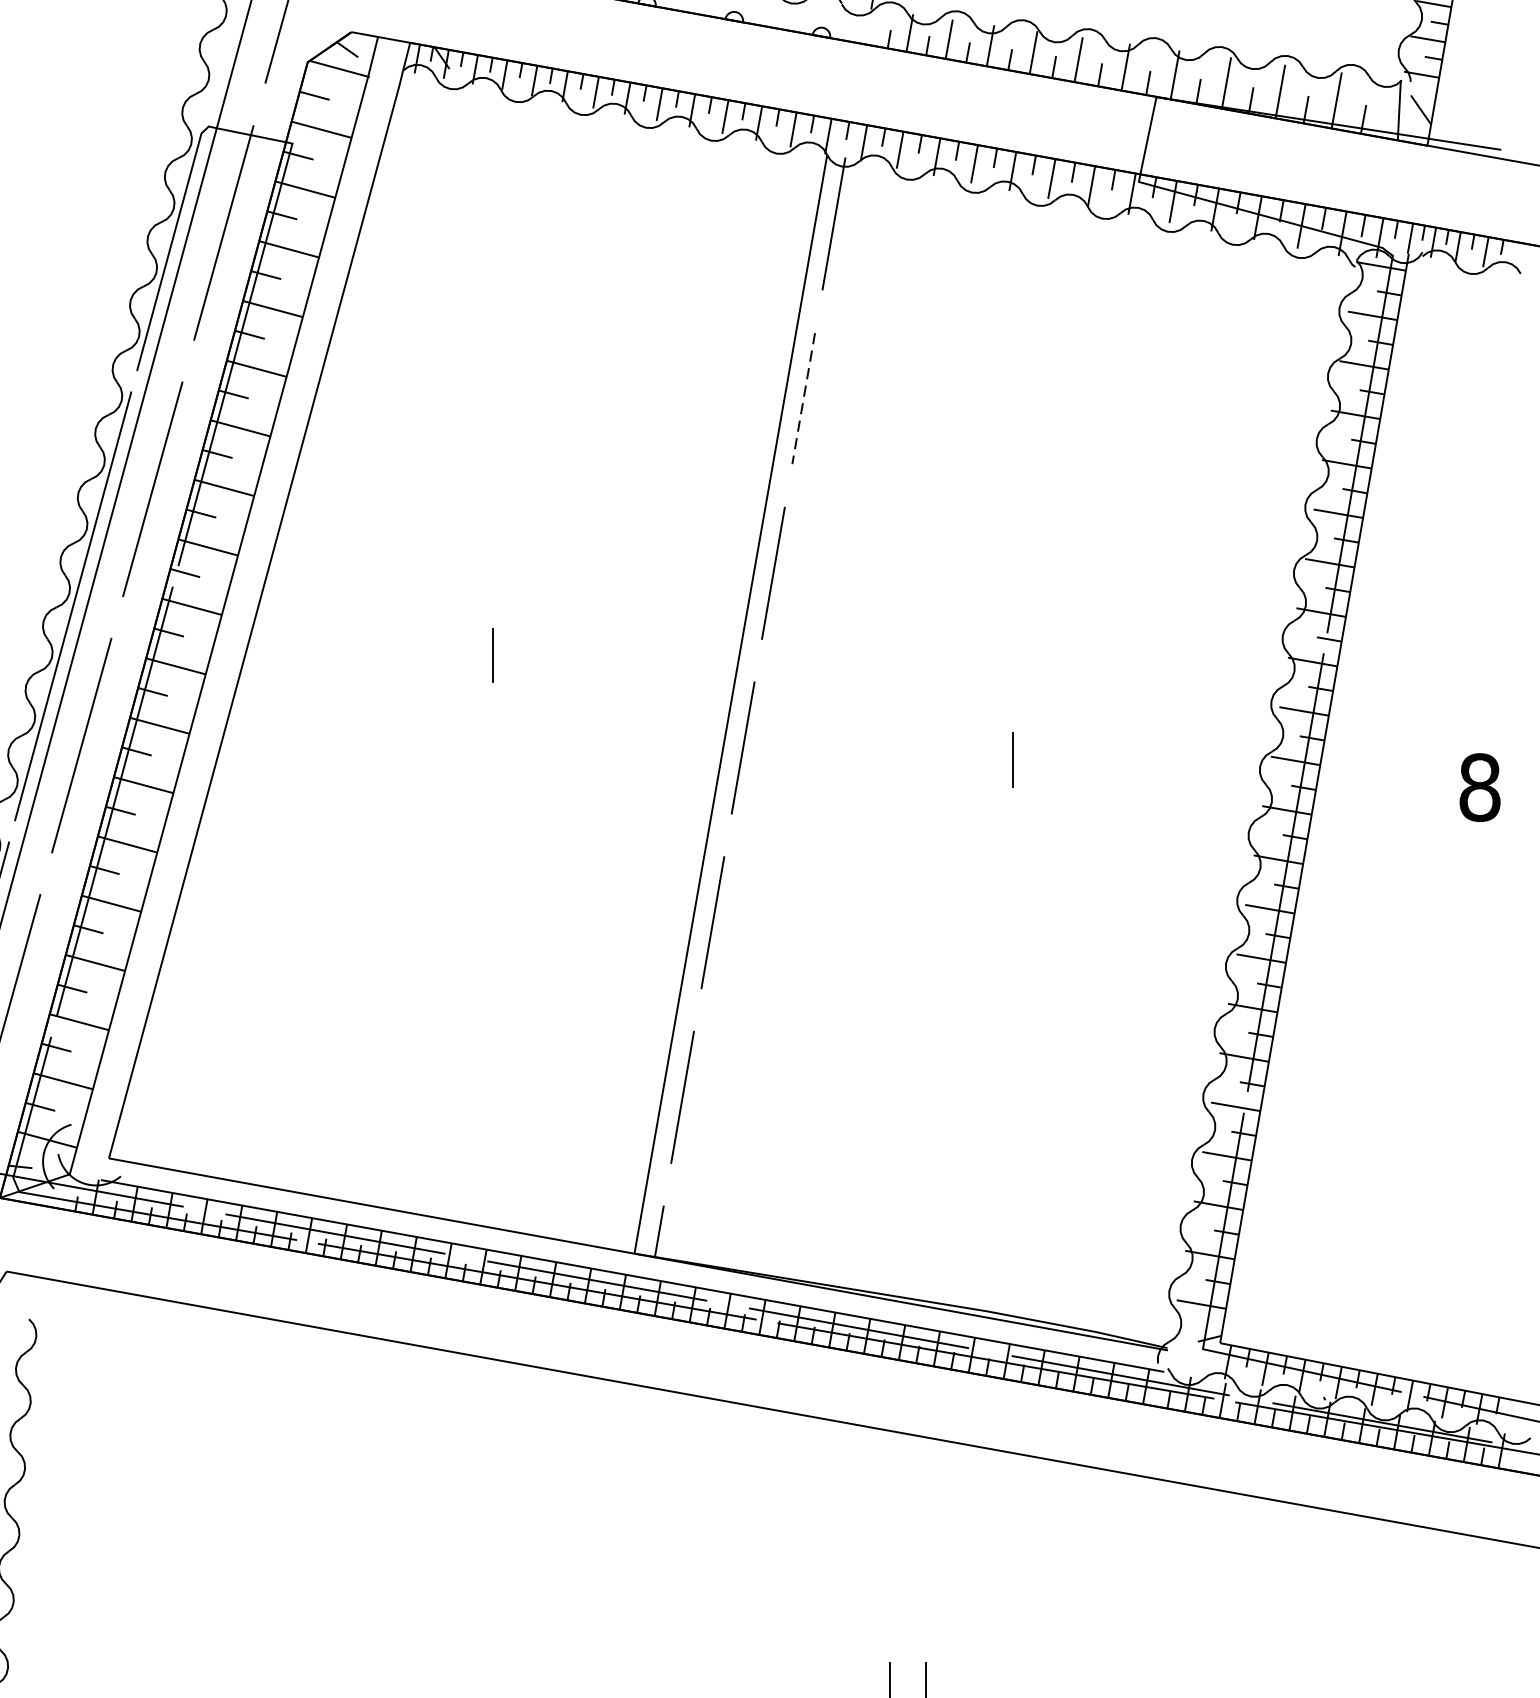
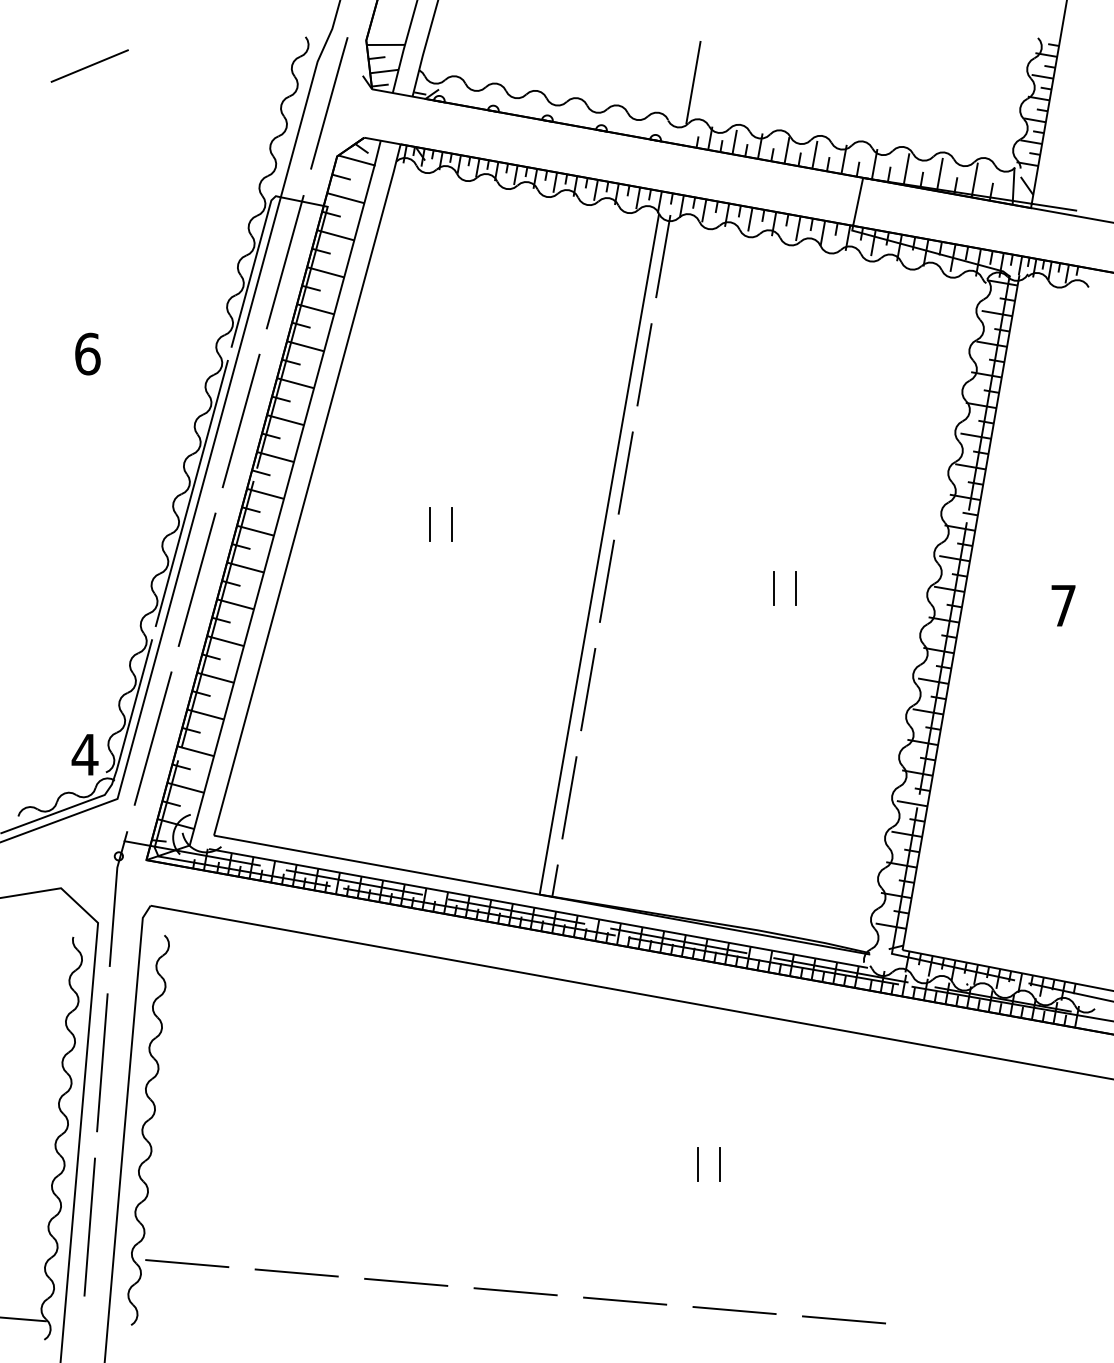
line: (803, 399) -> (644, 365), dashed -> solid
line: (456, 656) -> (429, 524), added
line: (1047, 759) -> (795, 588), added
text: (1479, 787) -> (1063, 605), 8 -> 7

